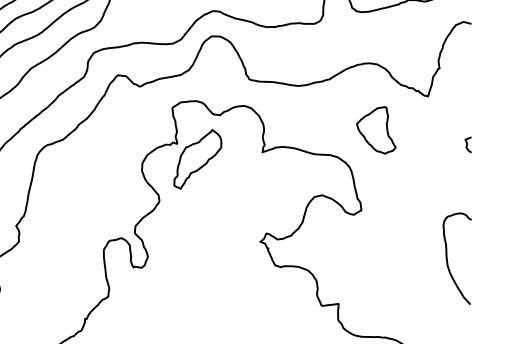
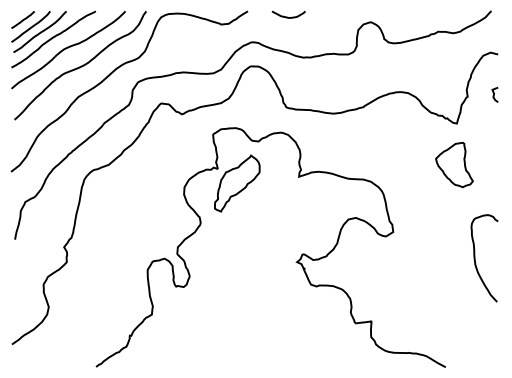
part: (376, 129) -> (454, 164), moved
curve: (467, 144) -> (494, 94), moved
curve: (447, 258) -> (475, 258), moved

